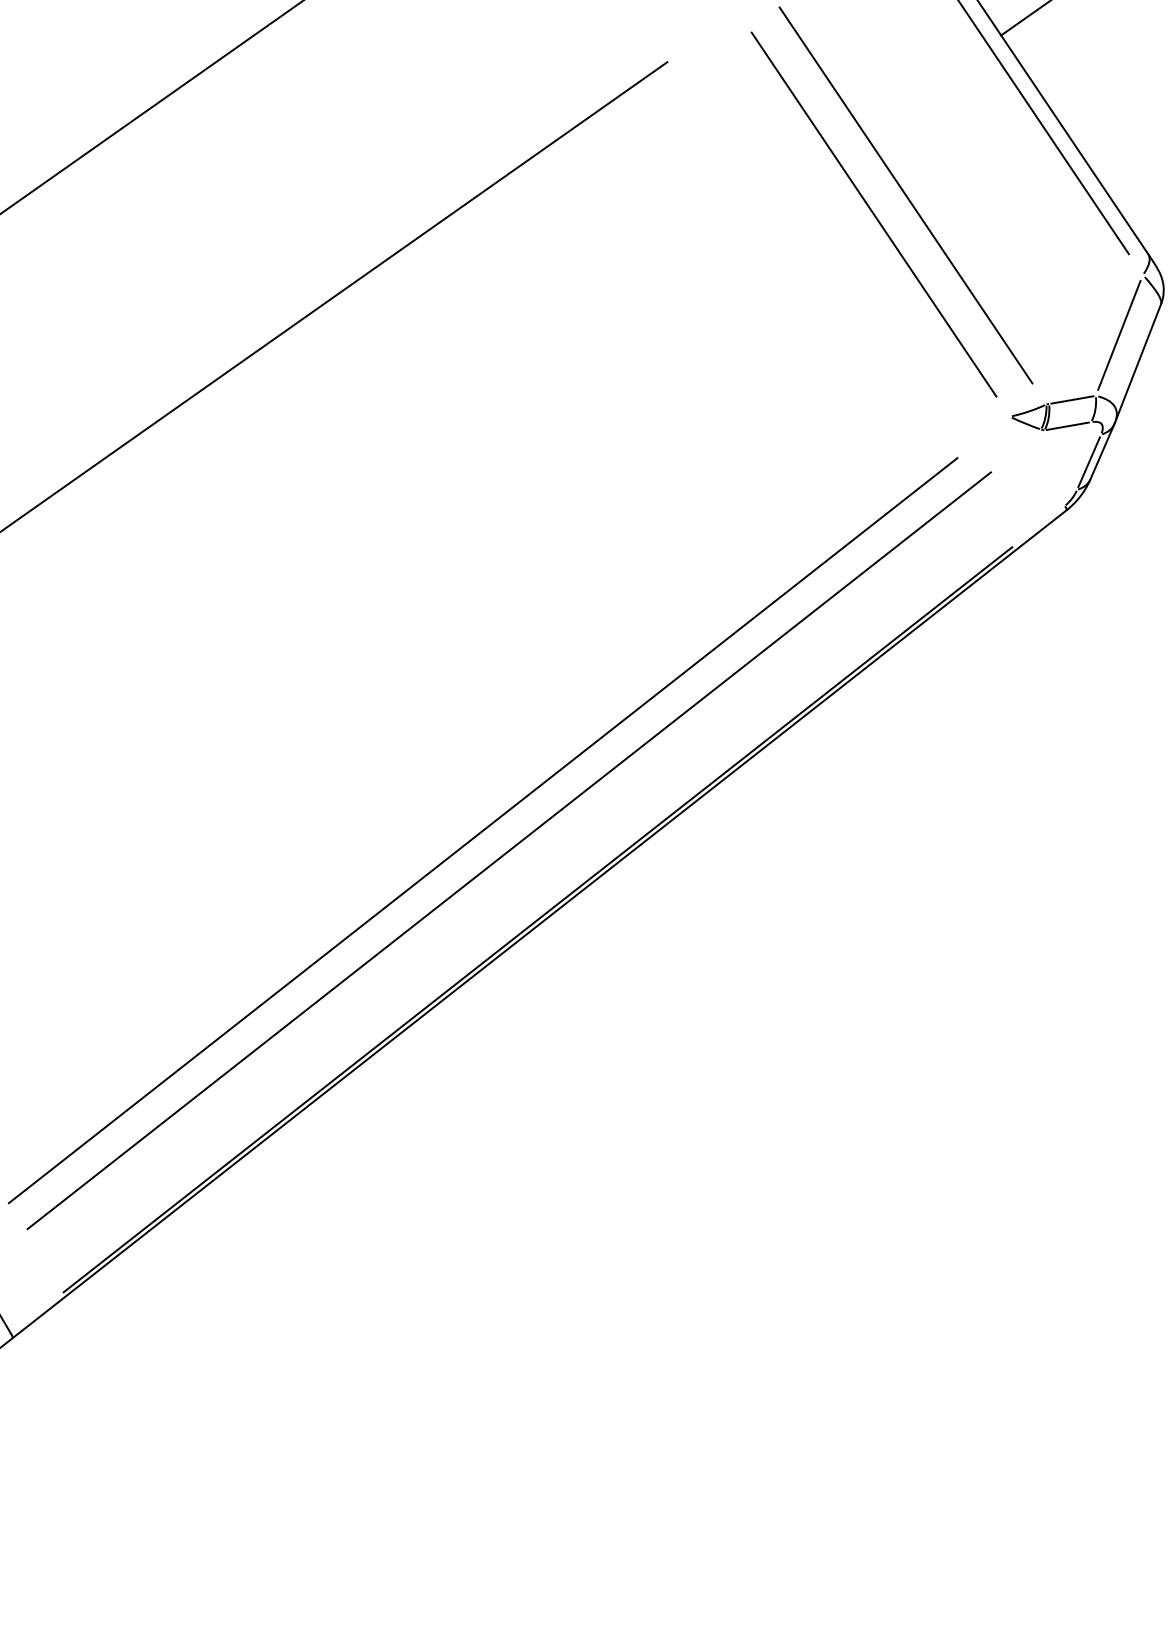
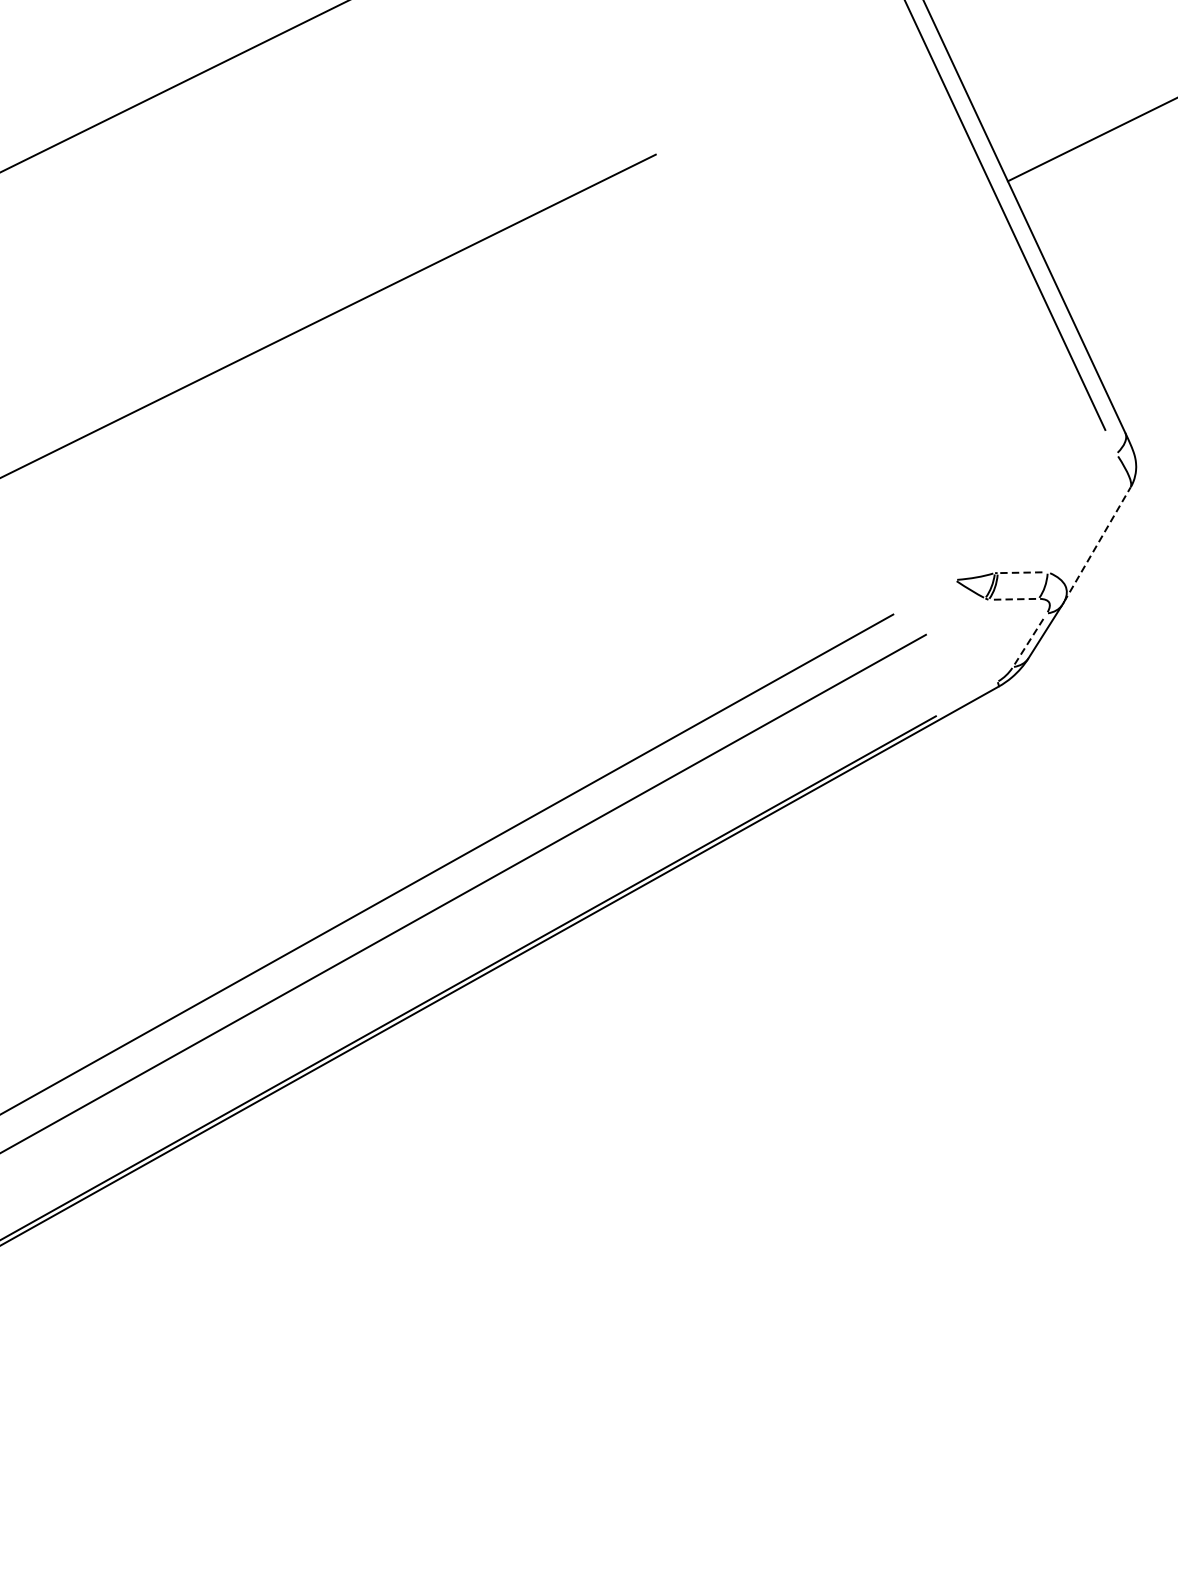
line: (905, 195) -> (882, 332), removed
line: (873, 214) -> (845, 347), removed
line: (1119, 334) -> (1082, 512), removed
line: (1138, 362) -> (1097, 544), solid -> dashed
line: (1072, 399) -> (1022, 572), solid -> dashed
line: (1067, 426) -> (1013, 599), solid -> dashed
line: (1089, 461) -> (1030, 639), solid -> dashed

